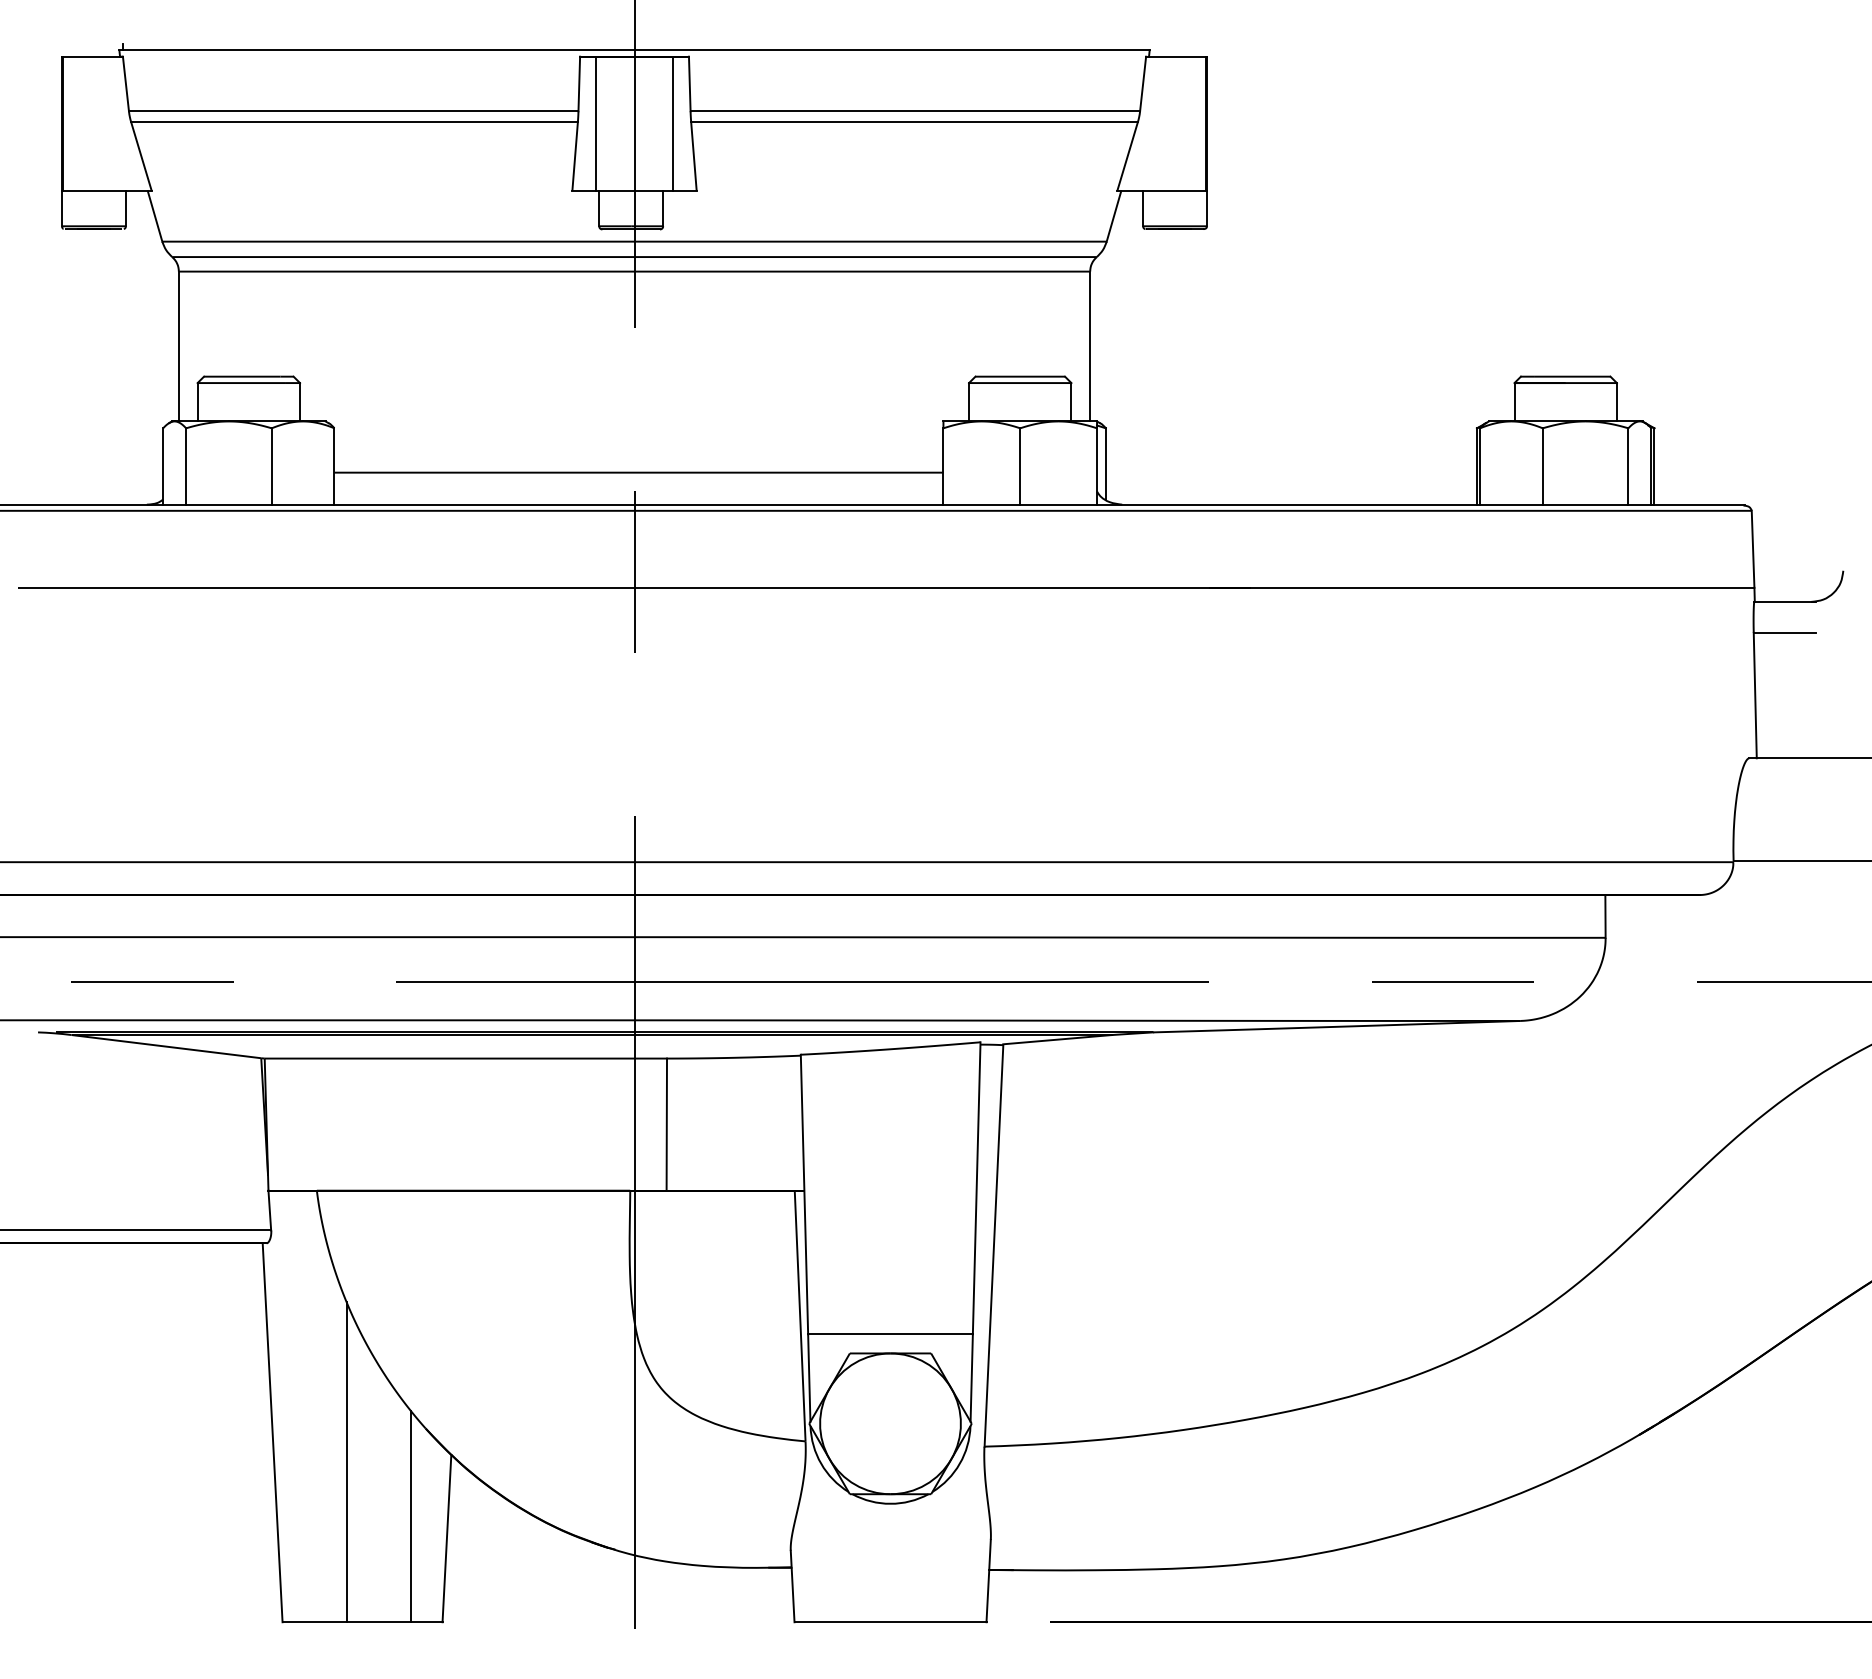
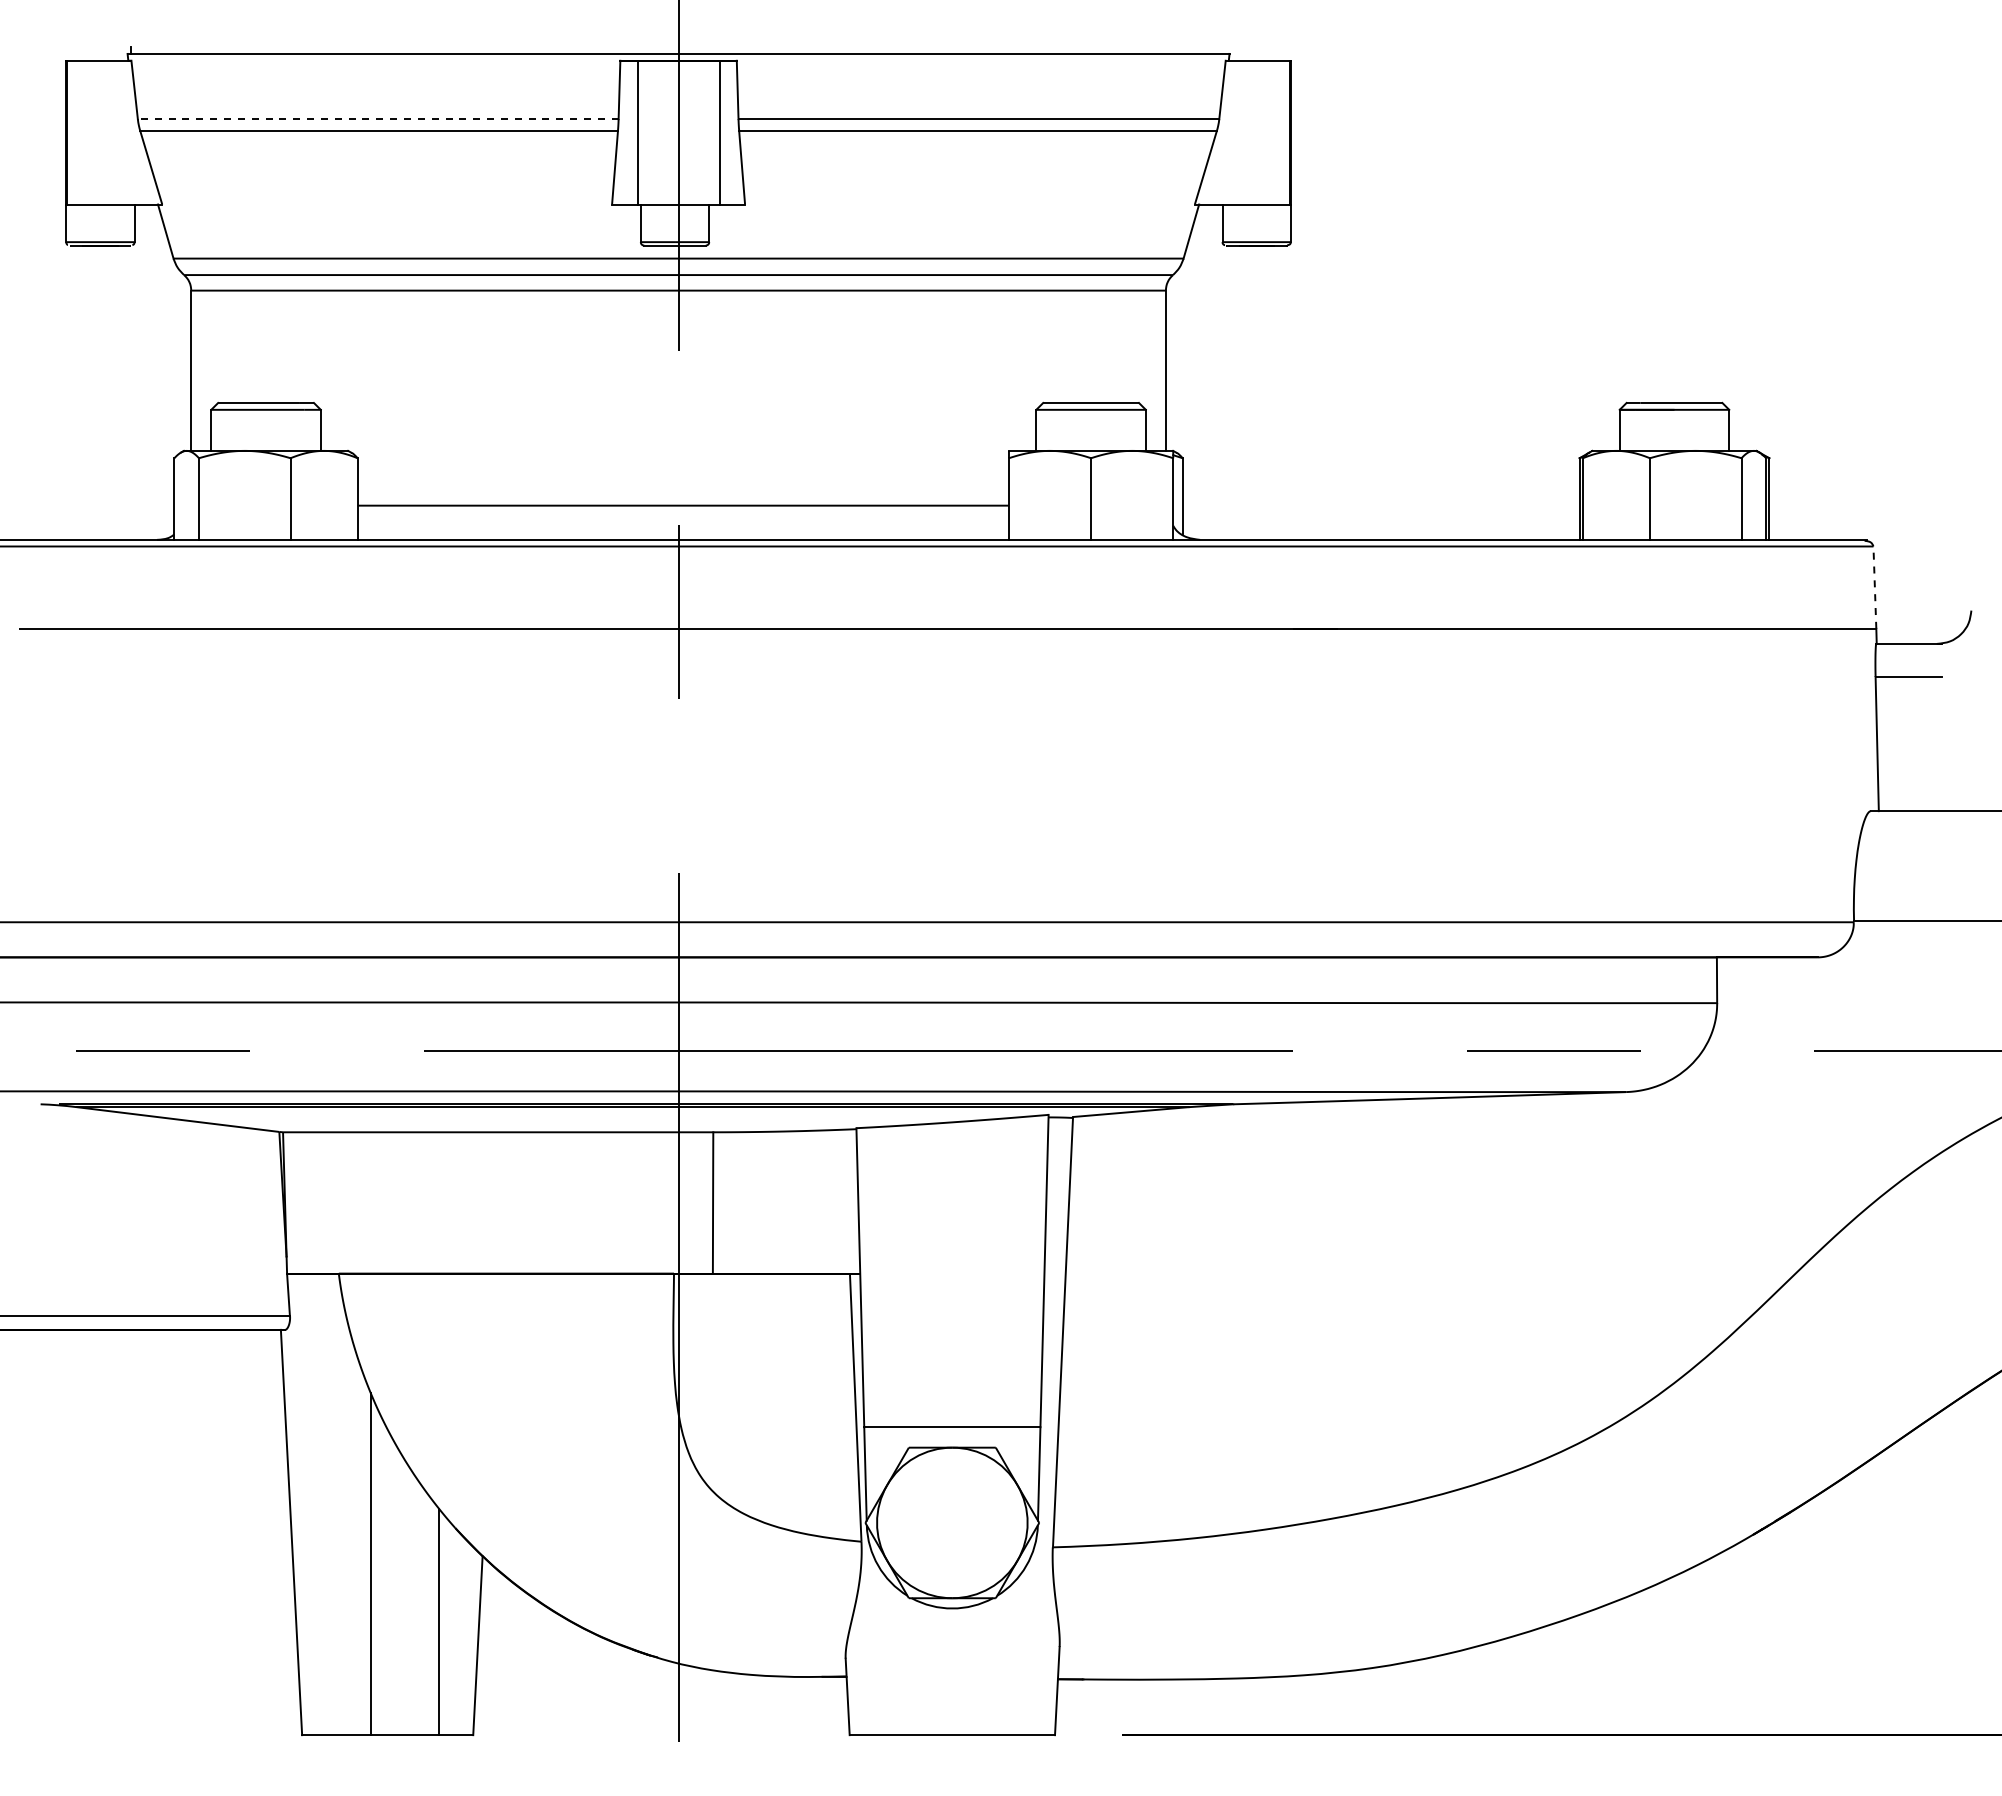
line: (353, 111) -> (377, 119), solid -> dashed
line: (1752, 549) -> (1874, 587), solid -> dashed

